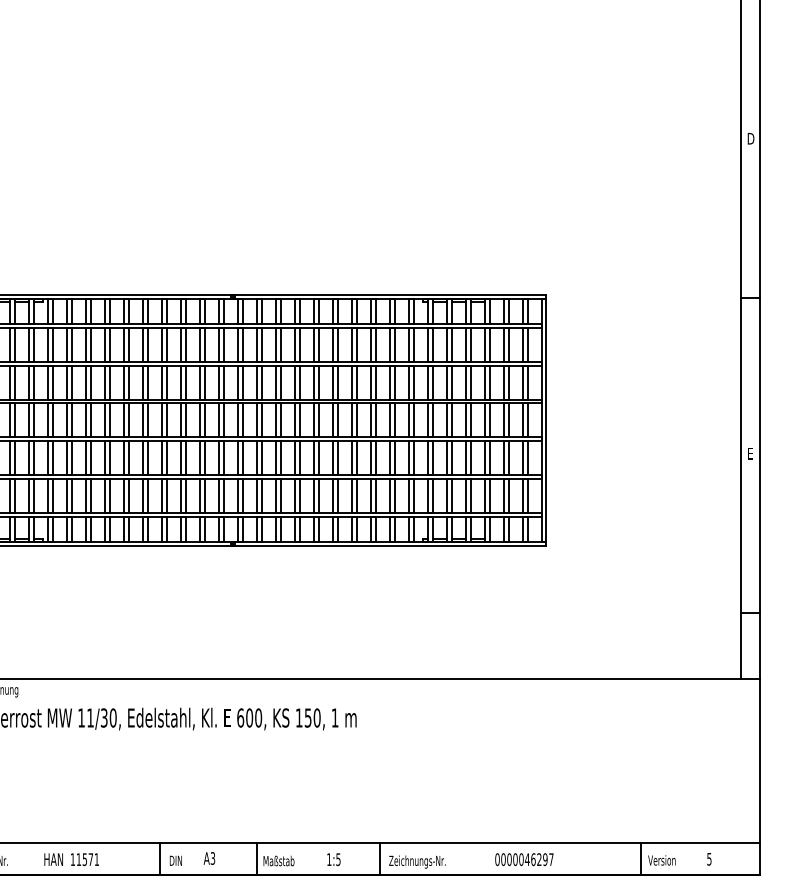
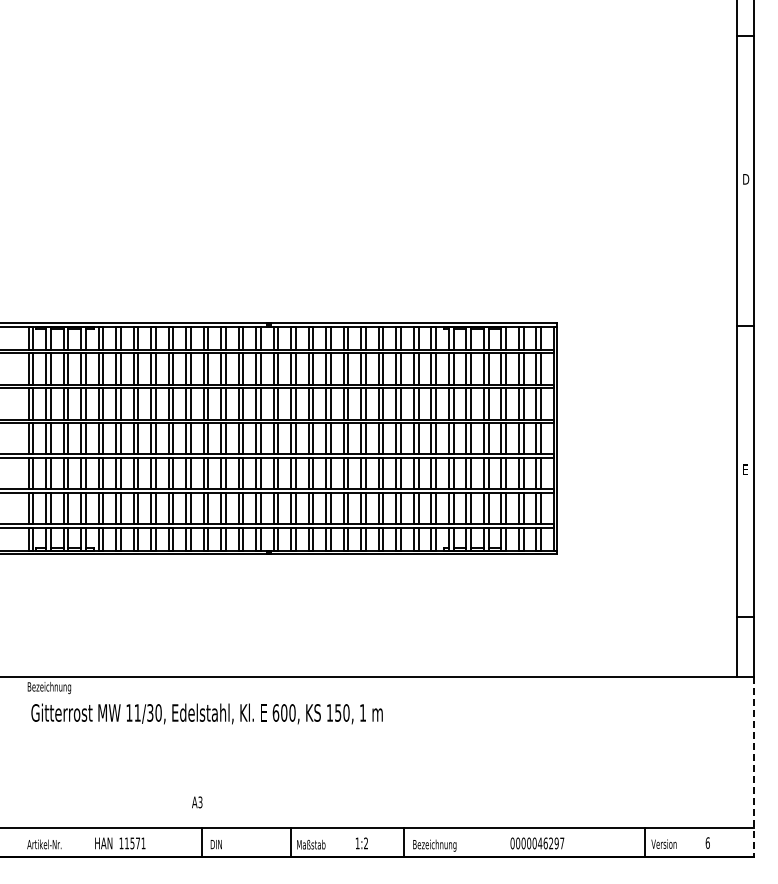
line: (760, 777) -> (754, 767), solid -> dashed
text: (209, 858) -> (197, 802), moved
text: (709, 858) -> (707, 842), 5 -> 6
text: (338, 859) -> (366, 843), 1:5 -> 1:2
text: (417, 861) -> (438, 845), Zeichnungs-Nr. -> Bezeichnung

